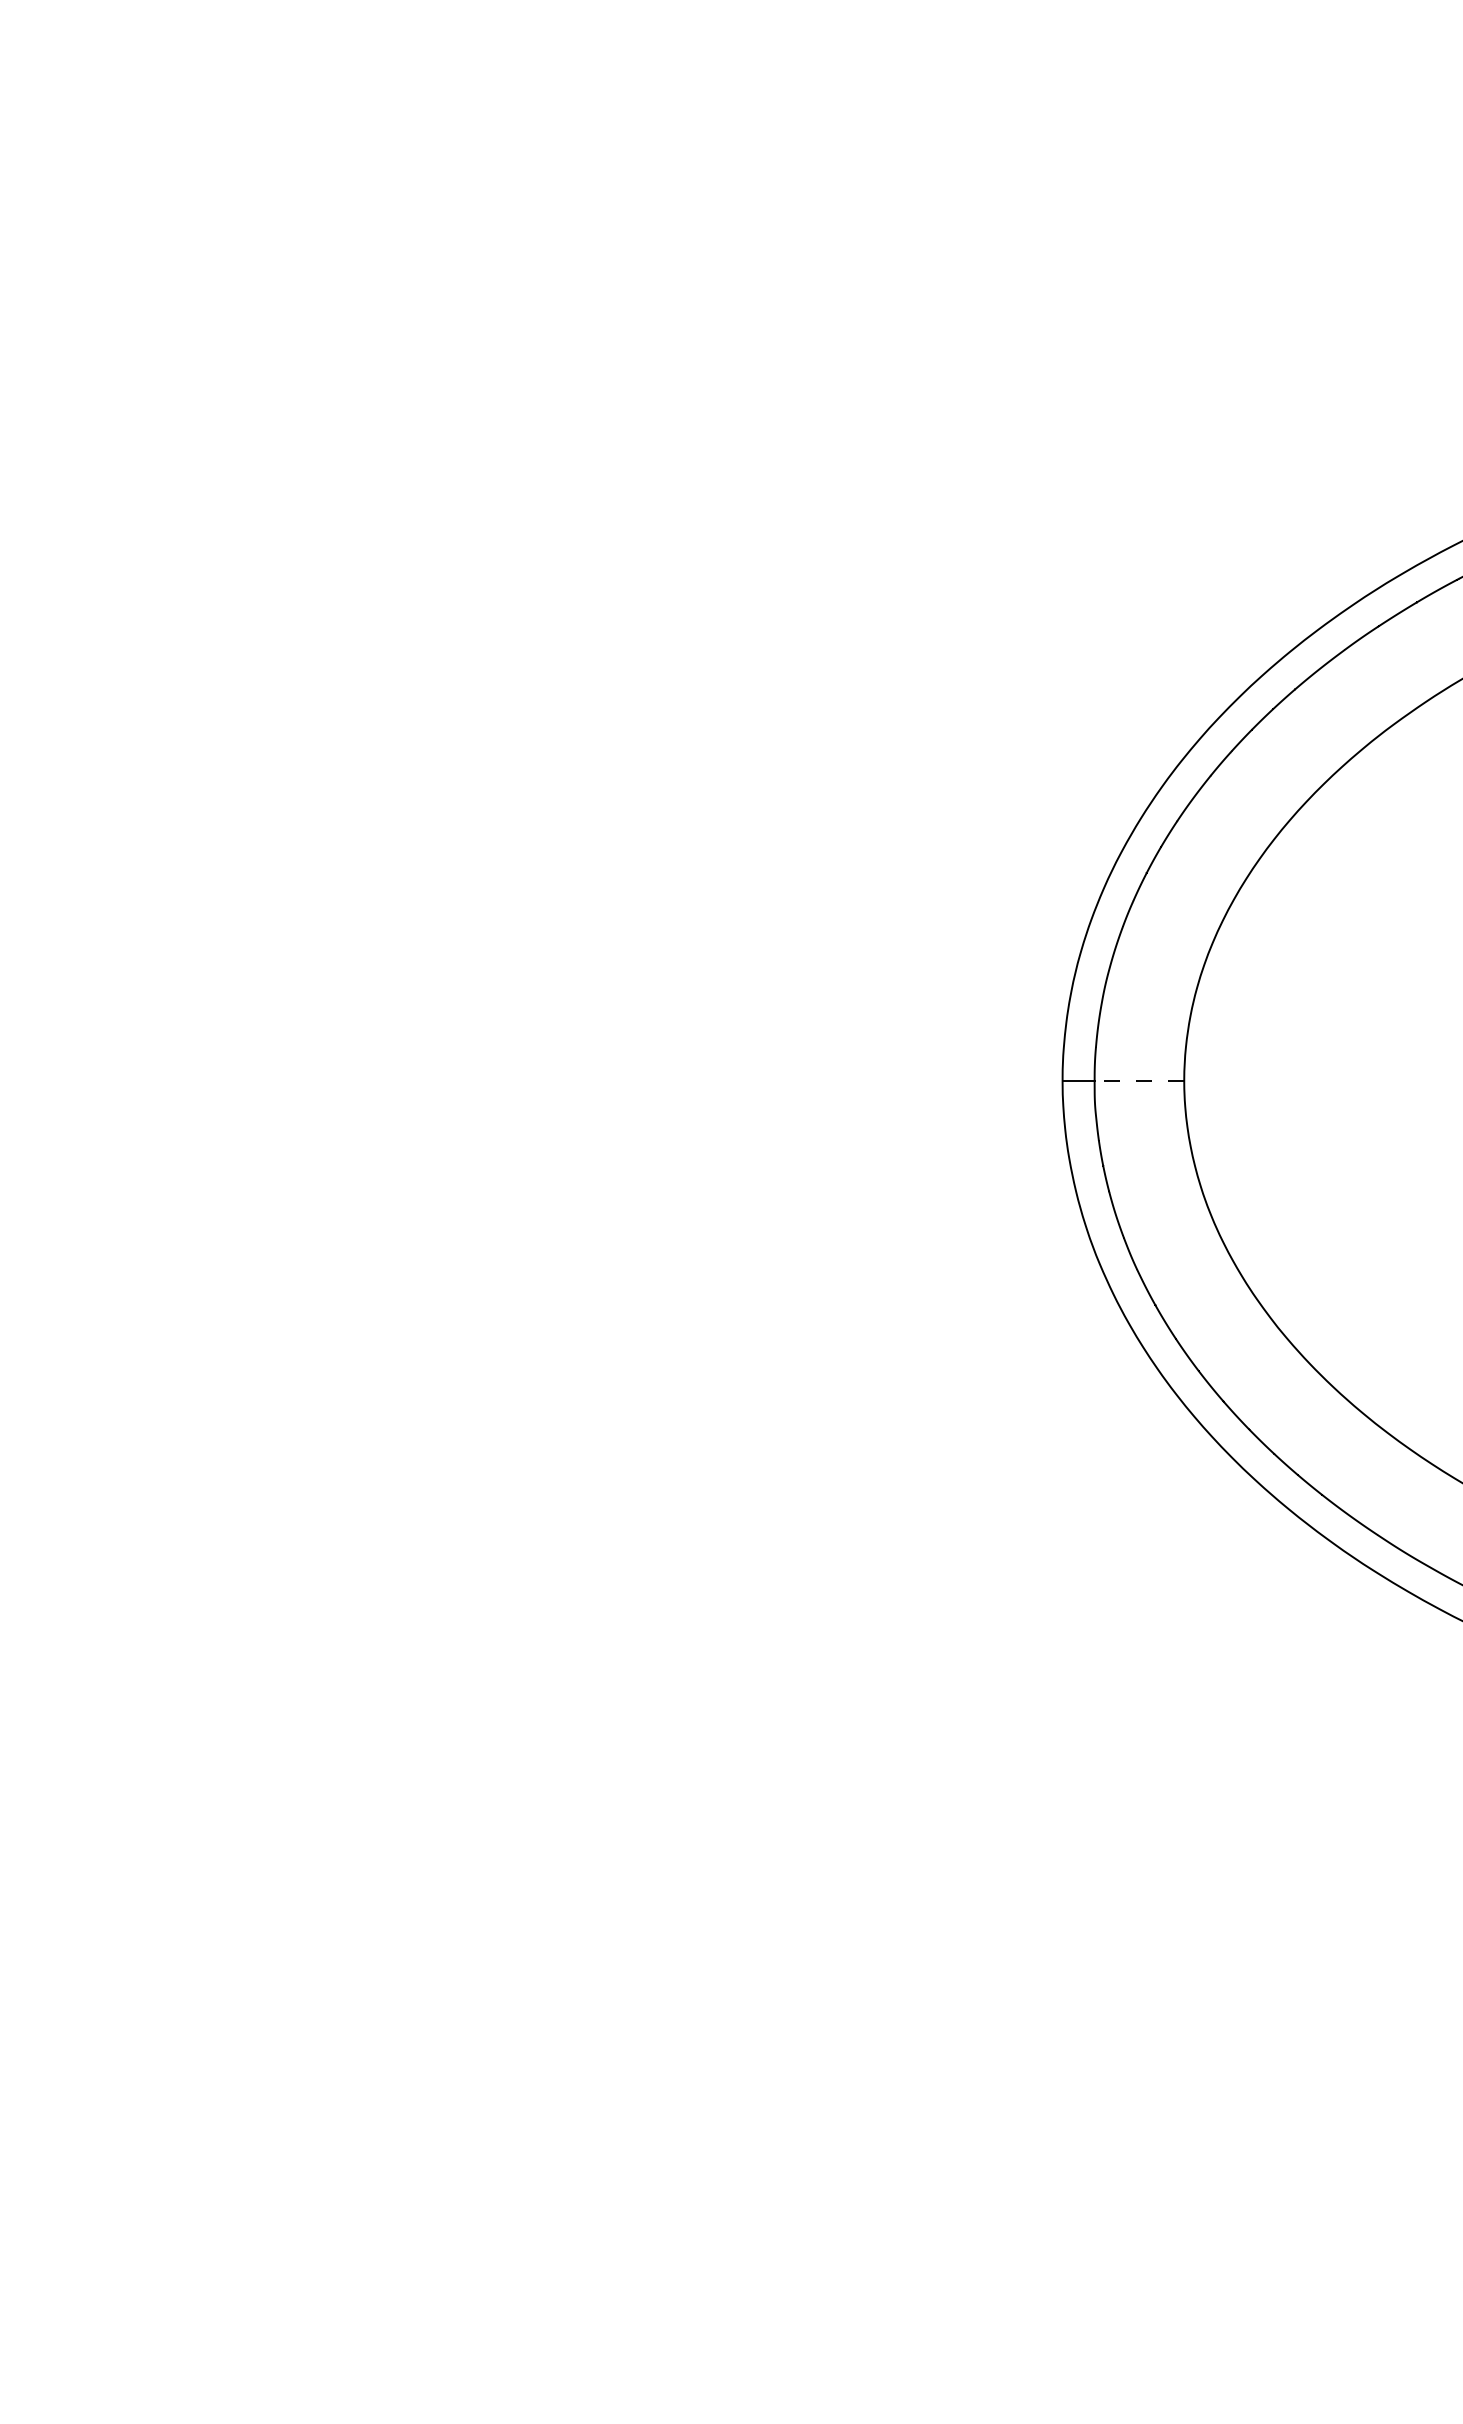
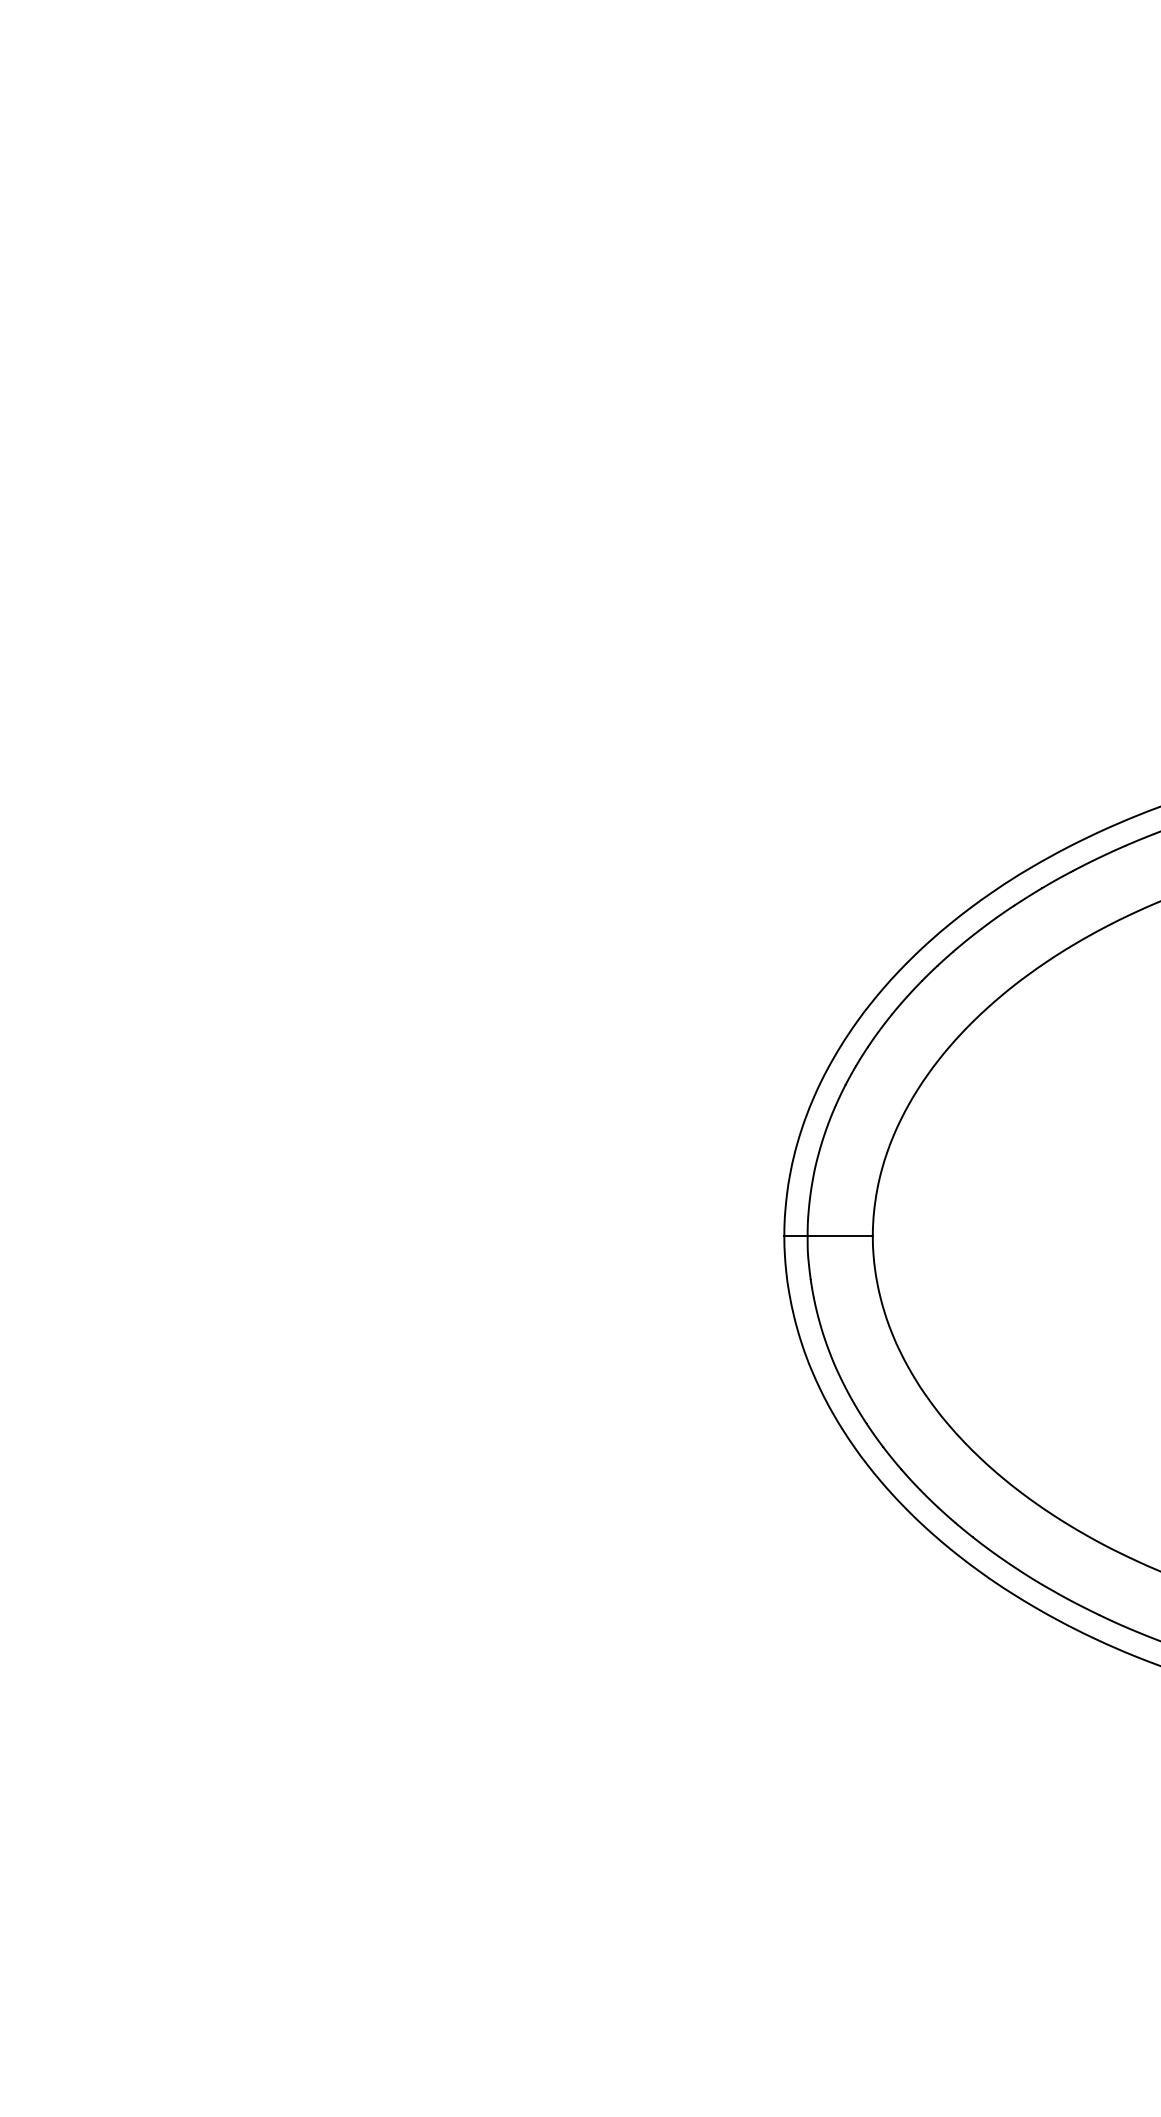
line: (1139, 1081) -> (840, 1236), dashed -> solid

